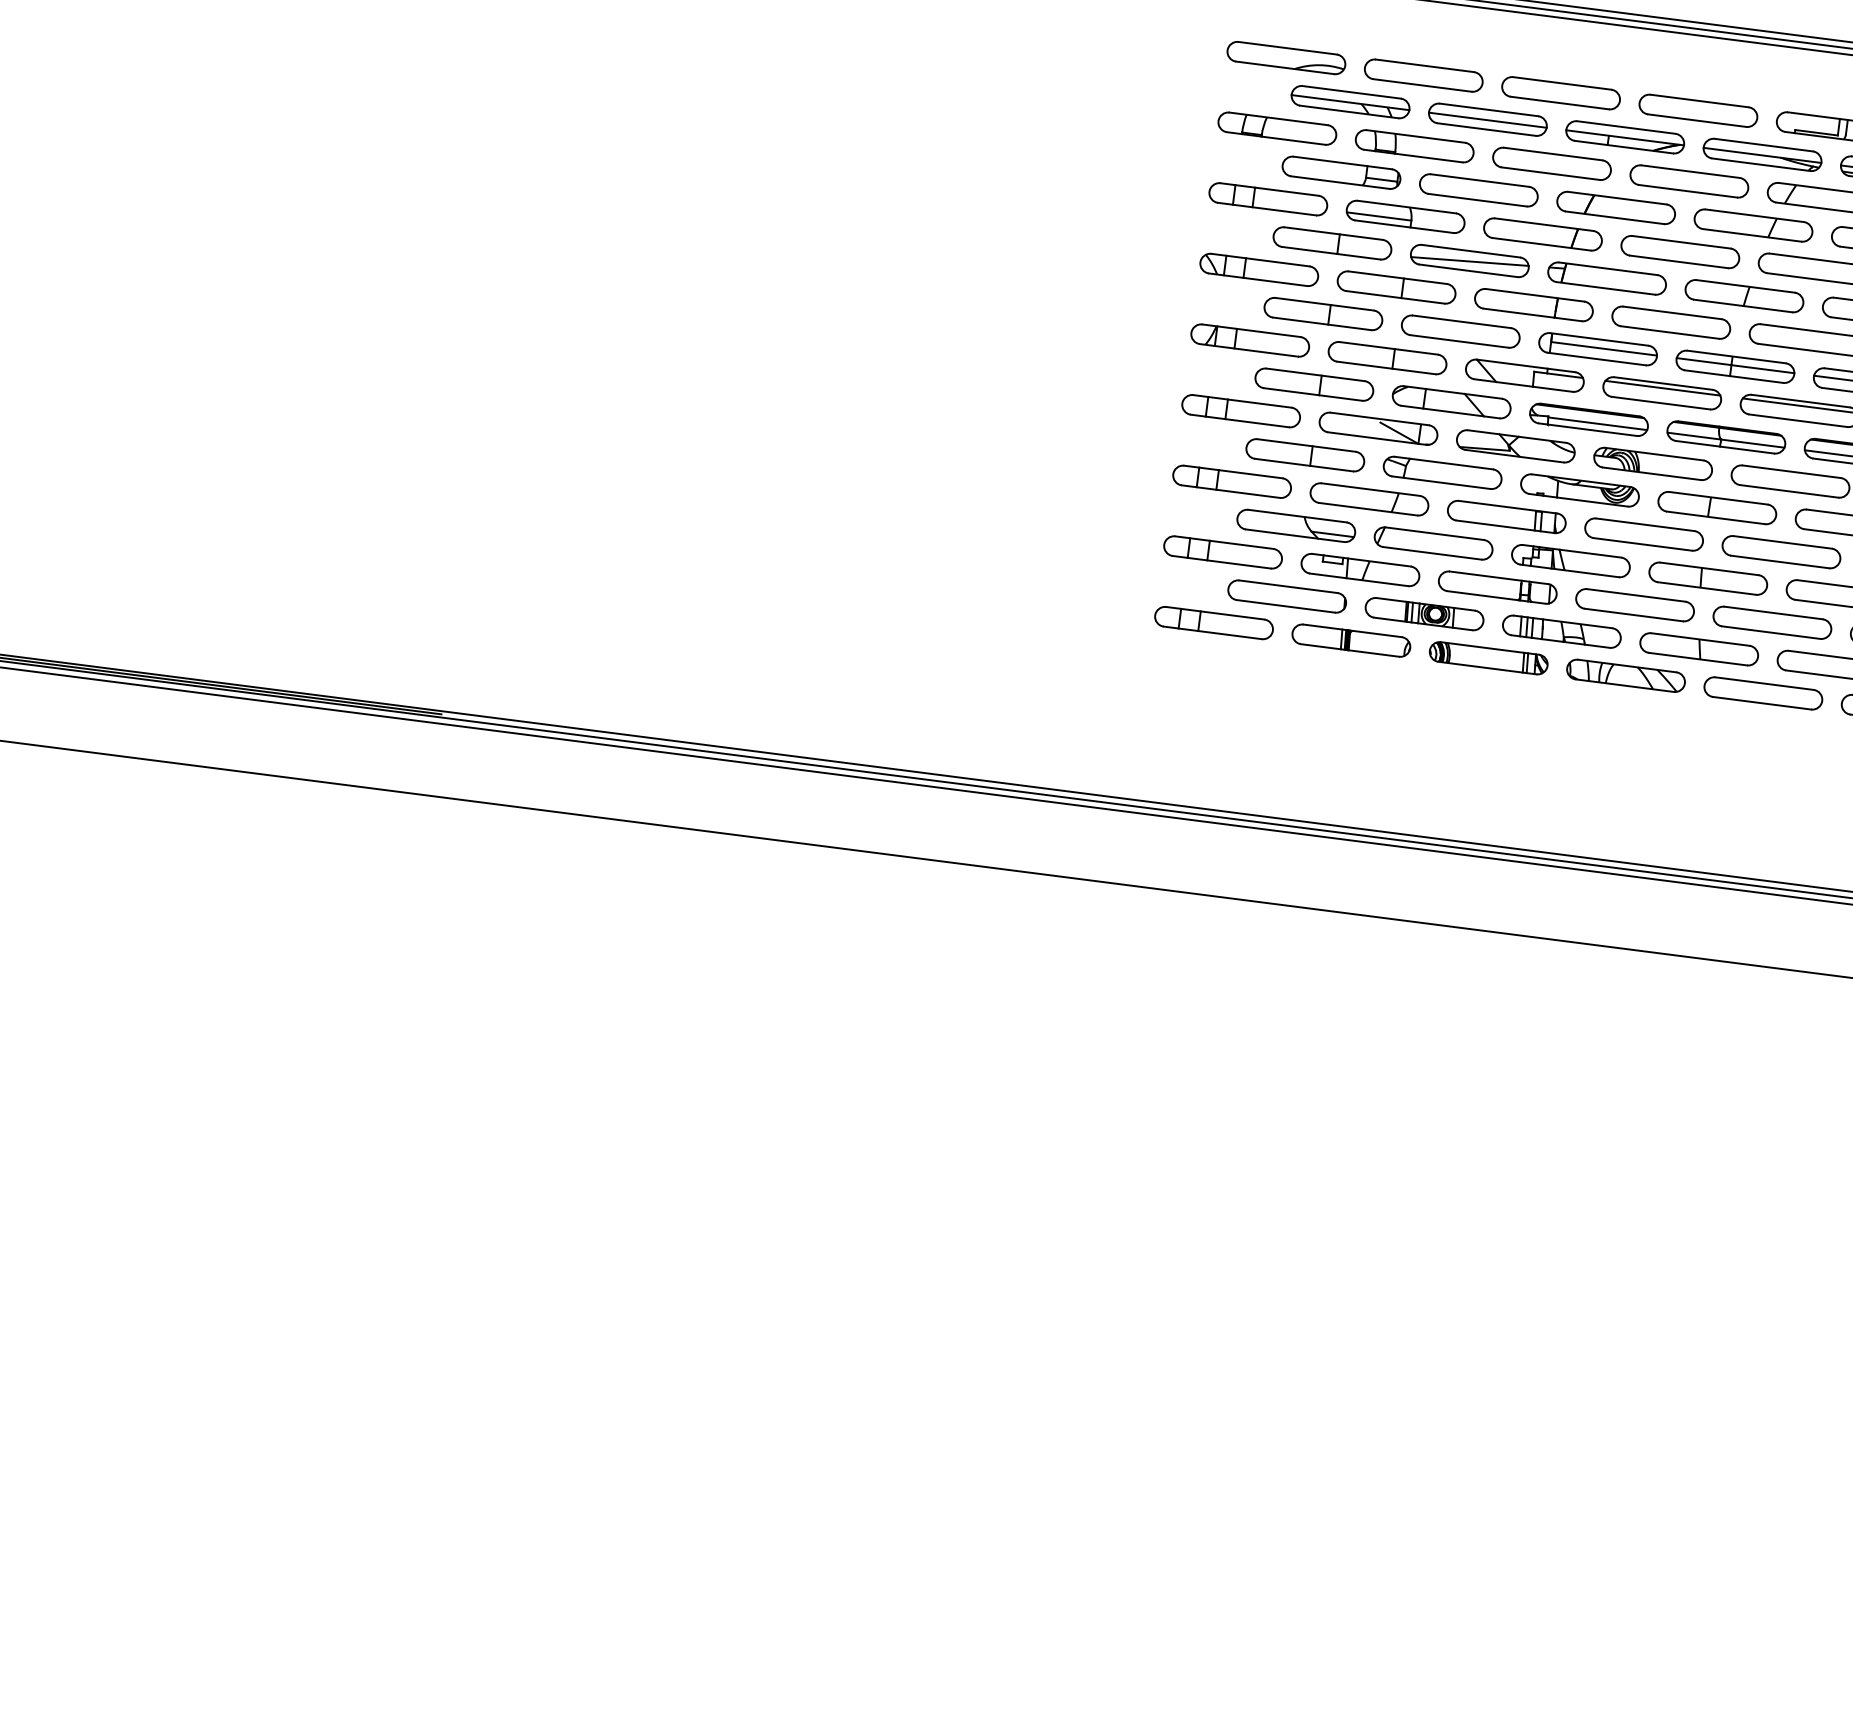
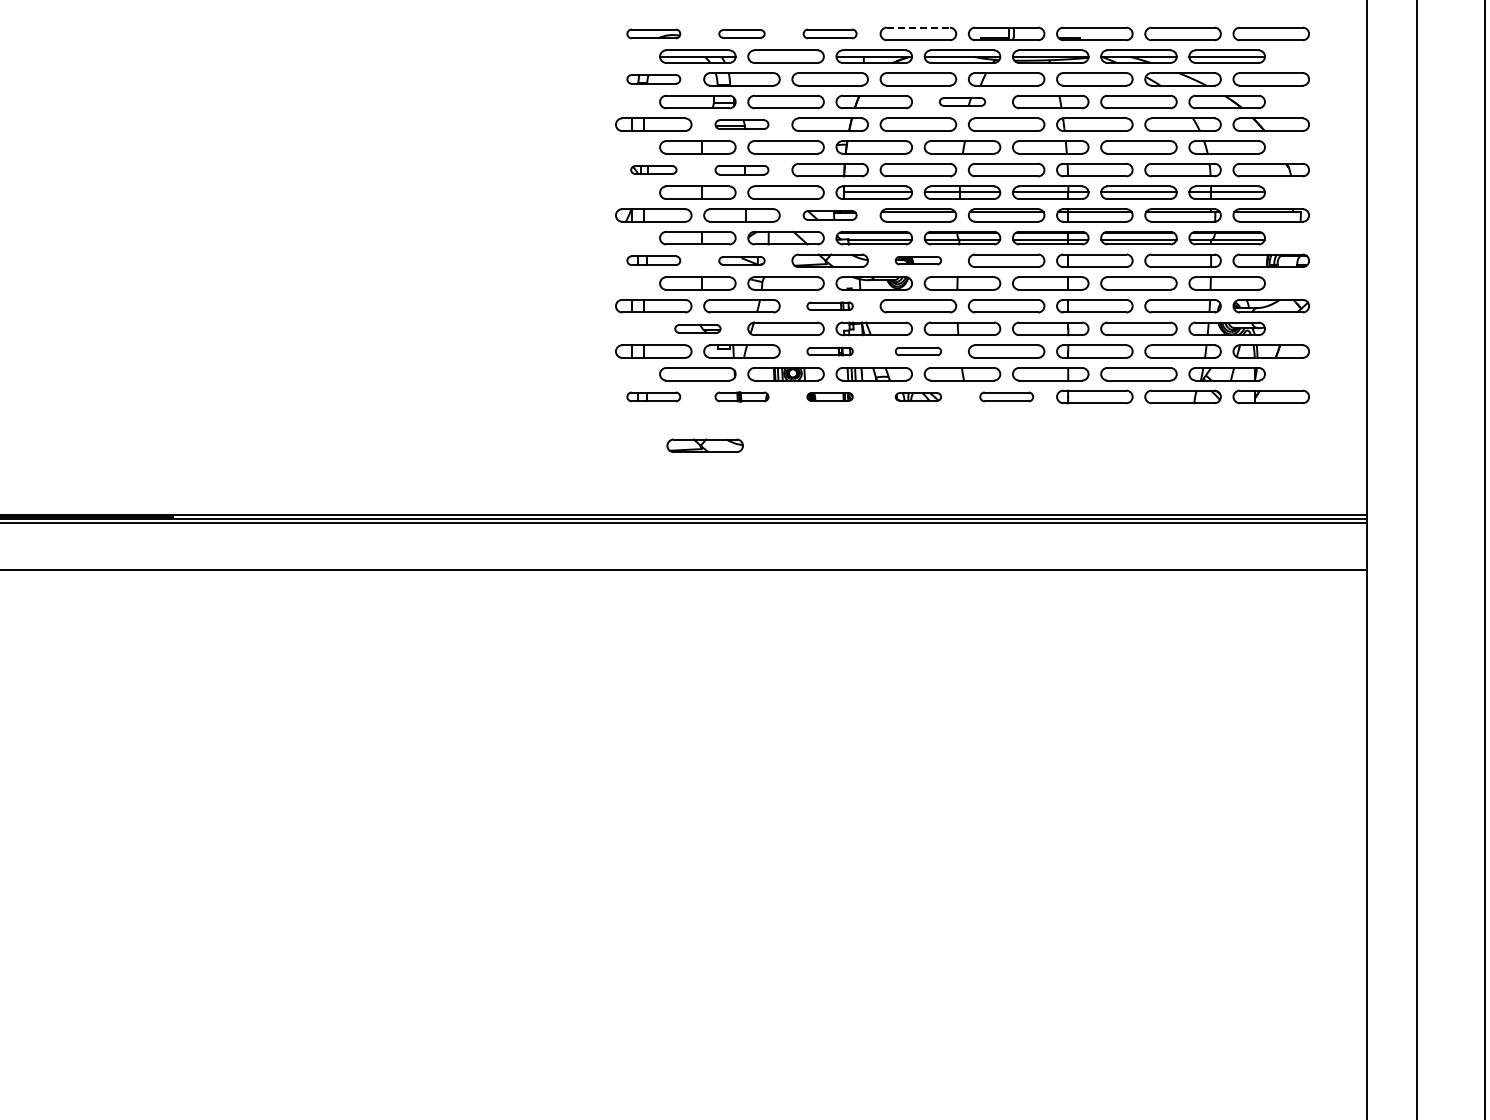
part: (1286, 57) -> (653, 33), size x0.7
part: (1423, 74) -> (741, 33), size x0.6
part: (1560, 92) -> (829, 33), size x0.7
line: (1699, 100) -> (918, 27), solid -> dashed
line: (1487, 119) -> (785, 56), removed
part: (1276, 128) -> (653, 79), size x0.7
part: (1404, 216) -> (741, 124), size x0.7
part: (1753, 224) -> (962, 101), size x0.6
line: (1468, 261) -> (785, 147), removed
part: (1259, 268) -> (653, 169), size x0.6
part: (1395, 288) -> (741, 170), size x0.7
part: (1523, 375) -> (829, 215), size x0.7
part: (1240, 410) -> (653, 260), size x0.7
part: (1377, 428) -> (741, 260), size x0.6
part: (1653, 463) -> (918, 260), size x0.6
part: (1505, 517) -> (829, 306), size x0.6
part: (1295, 525) -> (697, 328), size x0.6
part: (1496, 587) -> (829, 351), size x0.6
part: (1635, 605) -> (918, 351), size x0.6
part: (1213, 622) -> (653, 396), size x0.7
part: (1350, 639) -> (741, 396), size x0.7
part: (1487, 657) -> (829, 396), size x0.6
part: (1626, 675) -> (918, 396), size x0.6
part: (1763, 692) -> (1006, 396), size x0.7
part: (1283, 708) -> (704, 445), added

